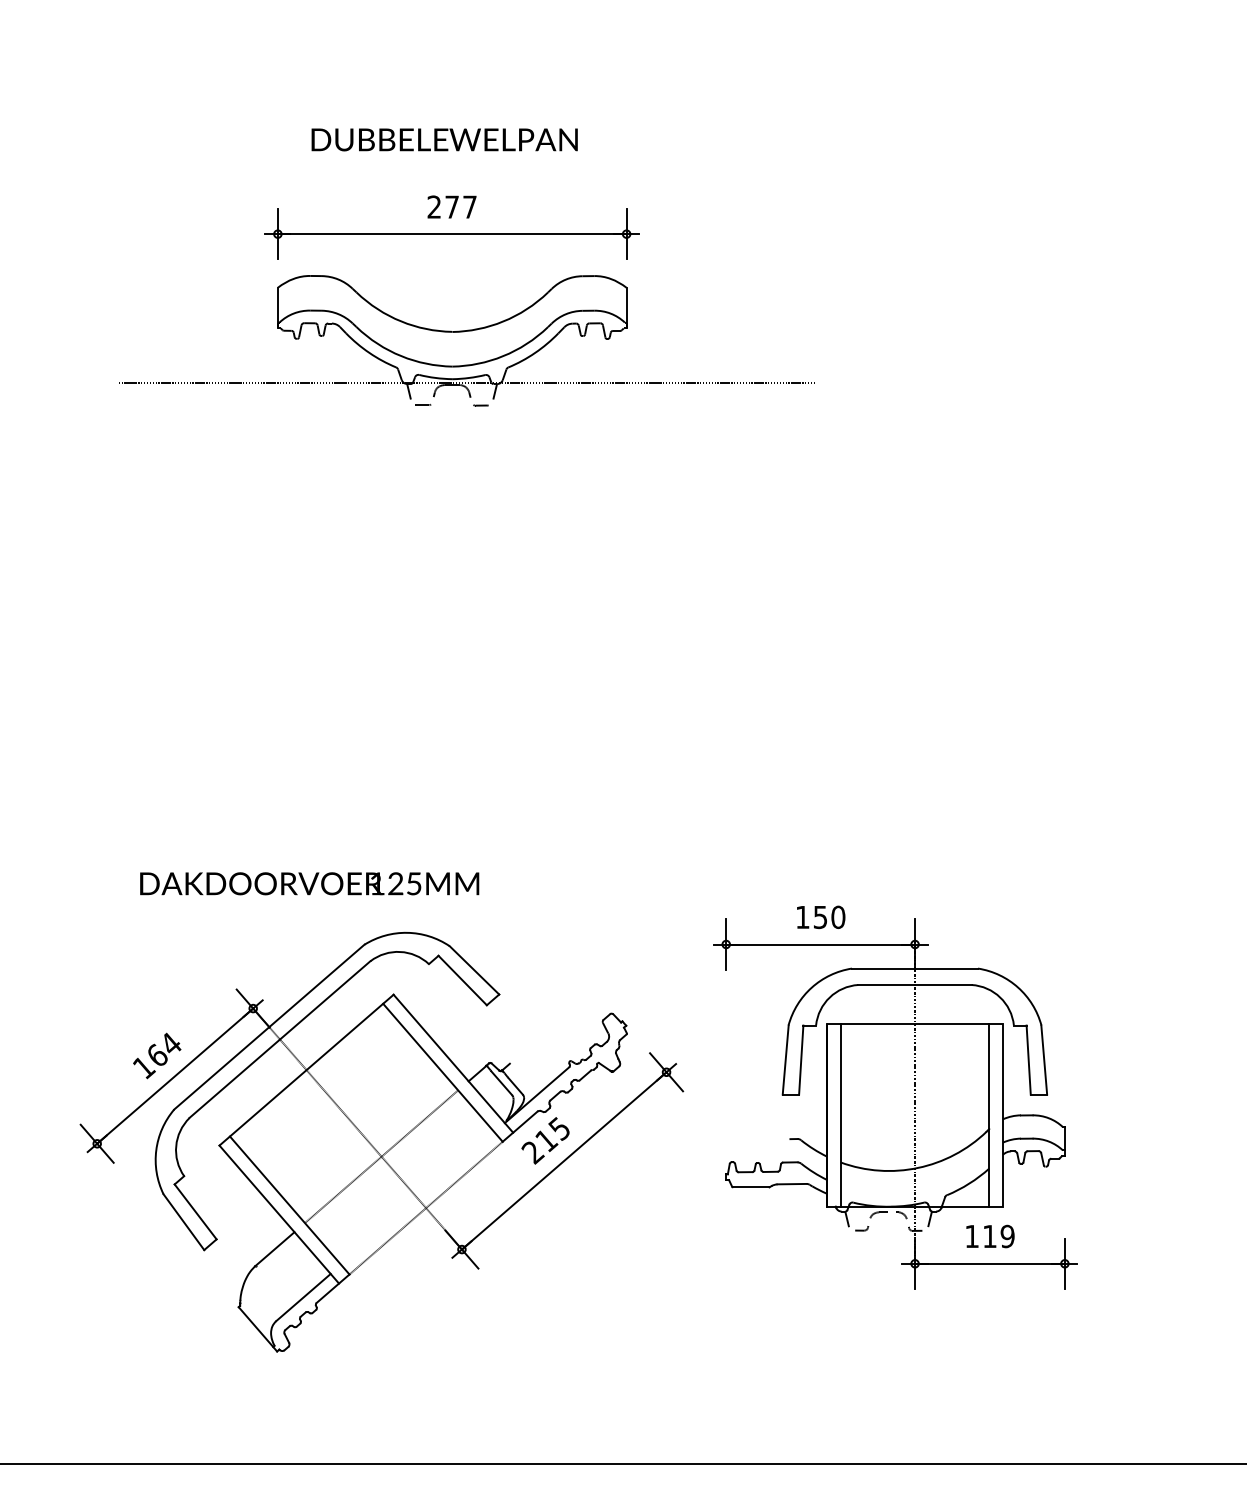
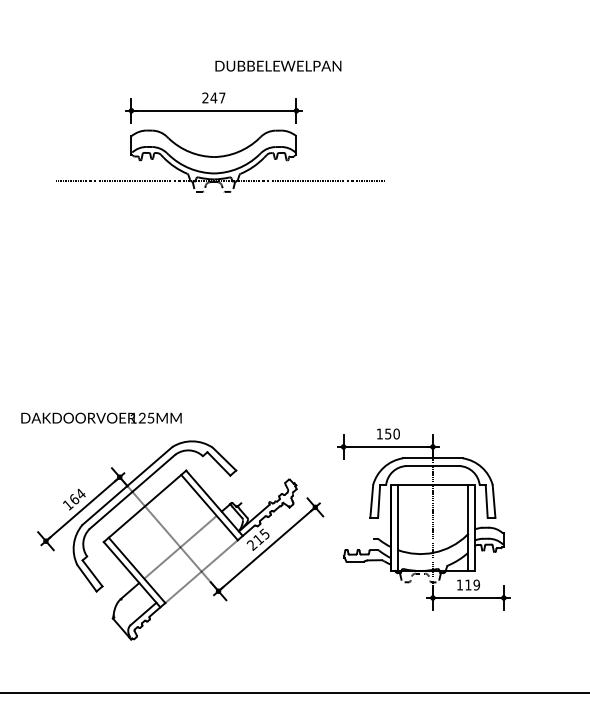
text: (444, 138) -> (278, 65), moved
text: (451, 206) -> (213, 97), 277 -> 247
text: (309, 882) -> (101, 417), moved

